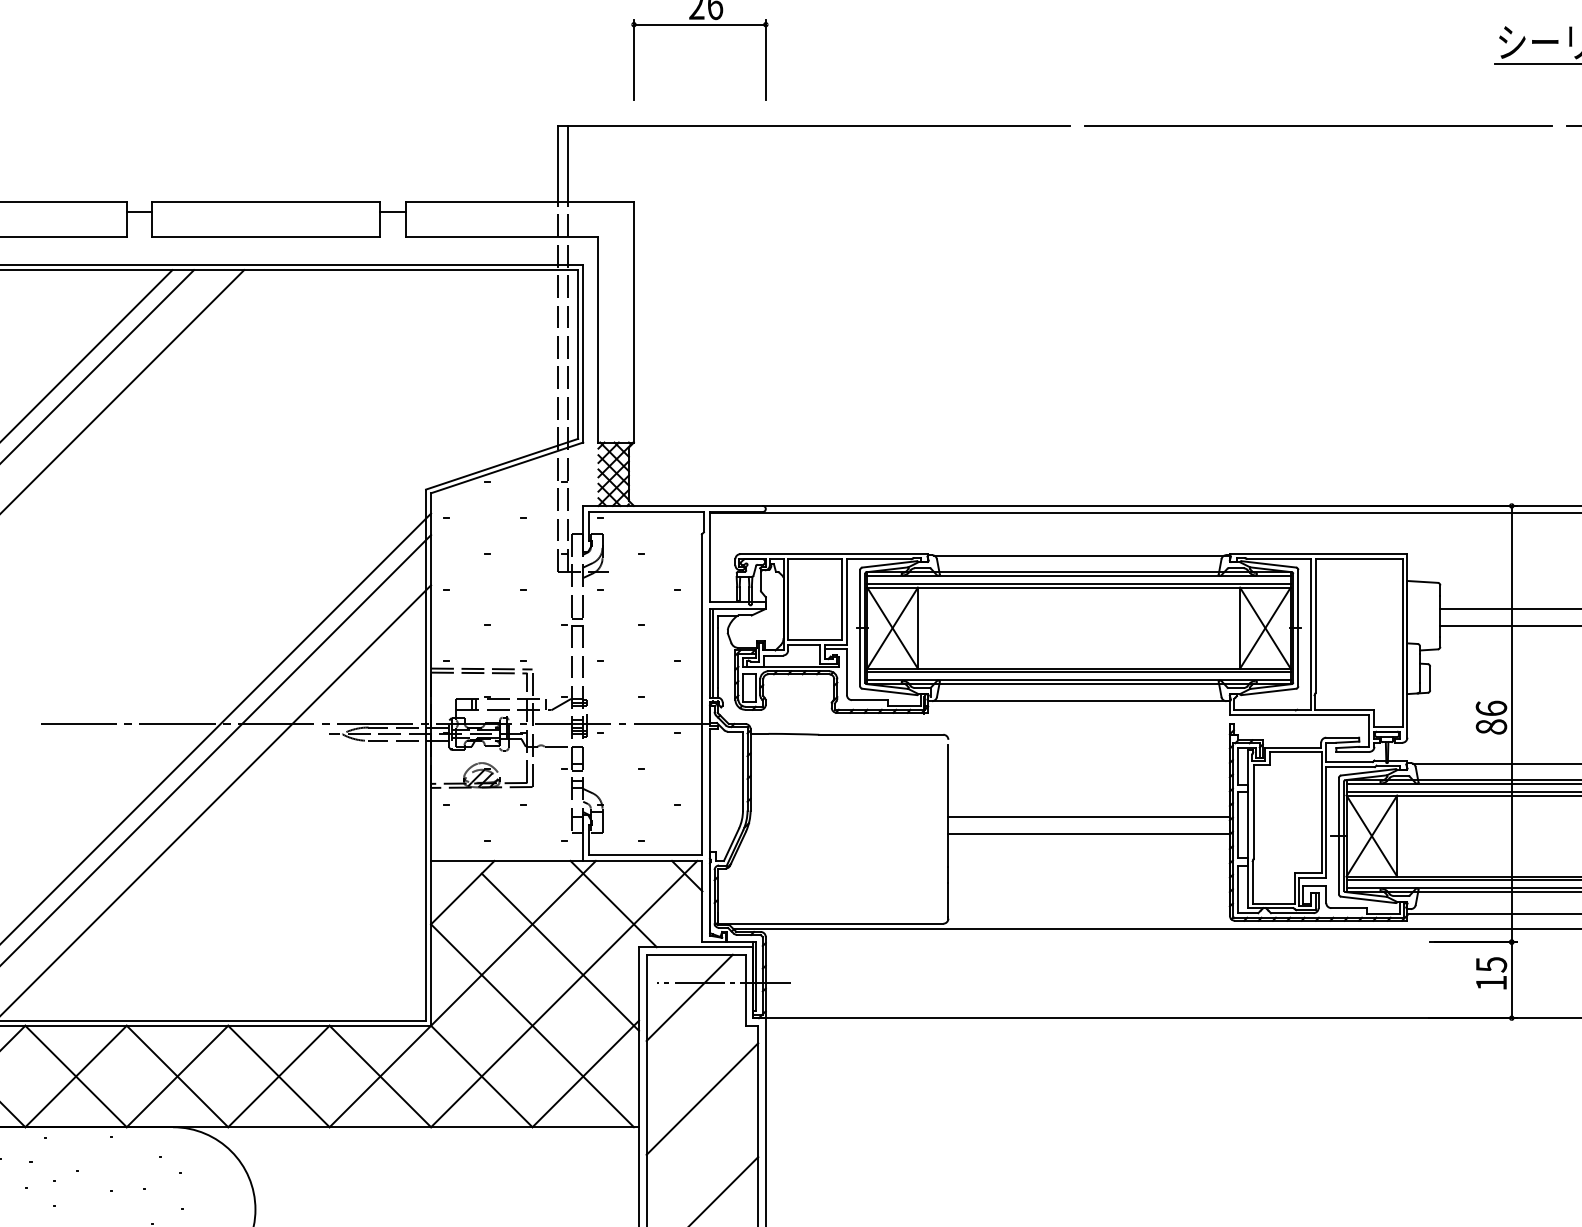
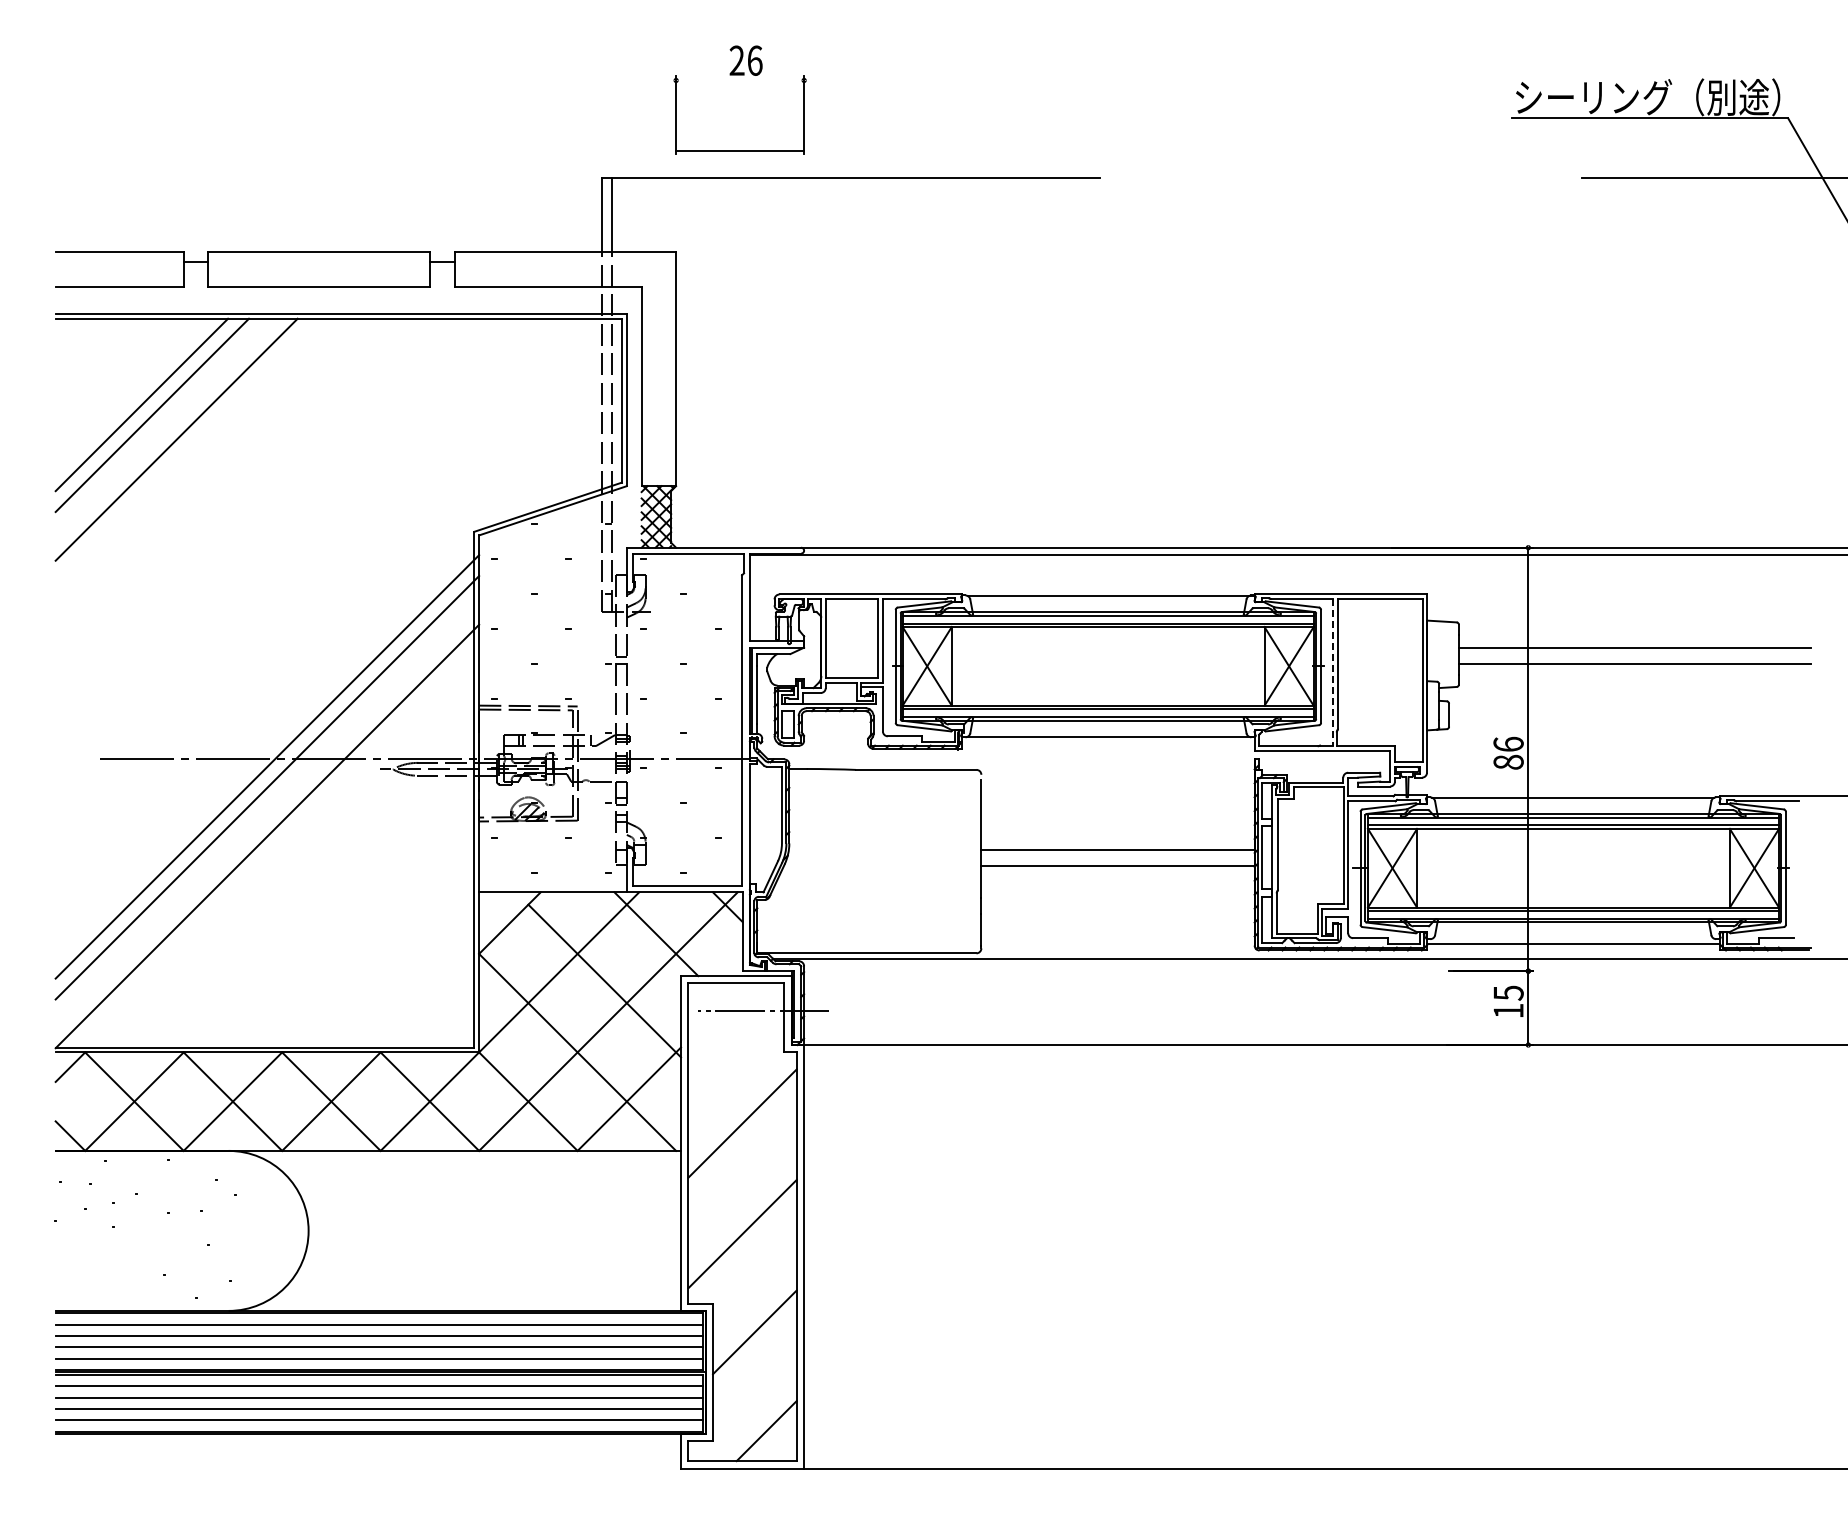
line: (700, 24) -> (740, 151), moved
line: (1318, 124) -> (1340, 177), removed
line: (1311, 634) -> (1333, 672), solid -> dashed
line: (689, 998) -> (730, 1025), removed

